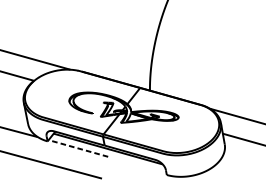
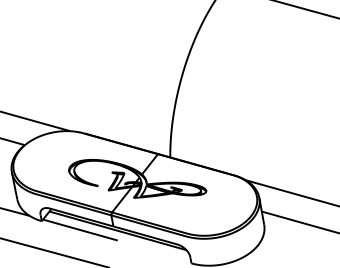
line: (78, 148) -> (80, 230), dashed -> solid

